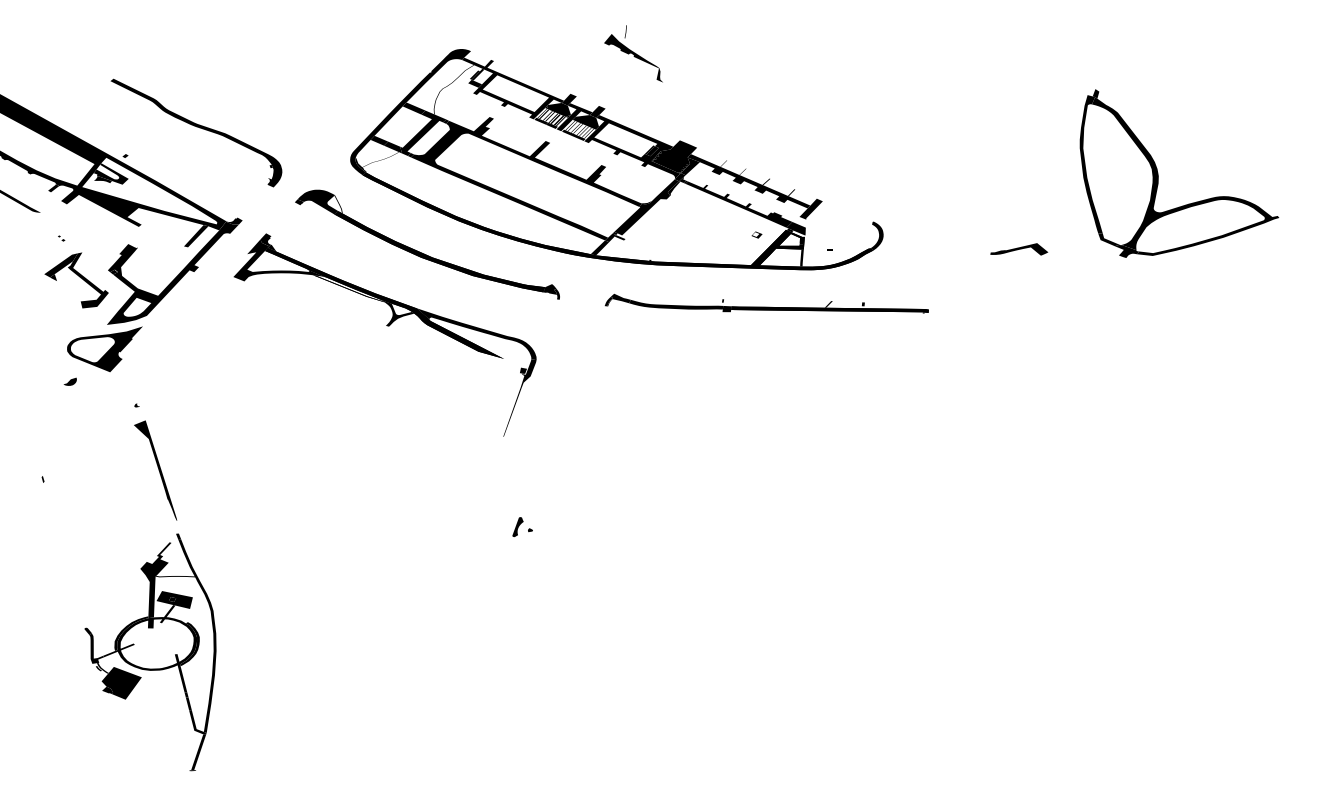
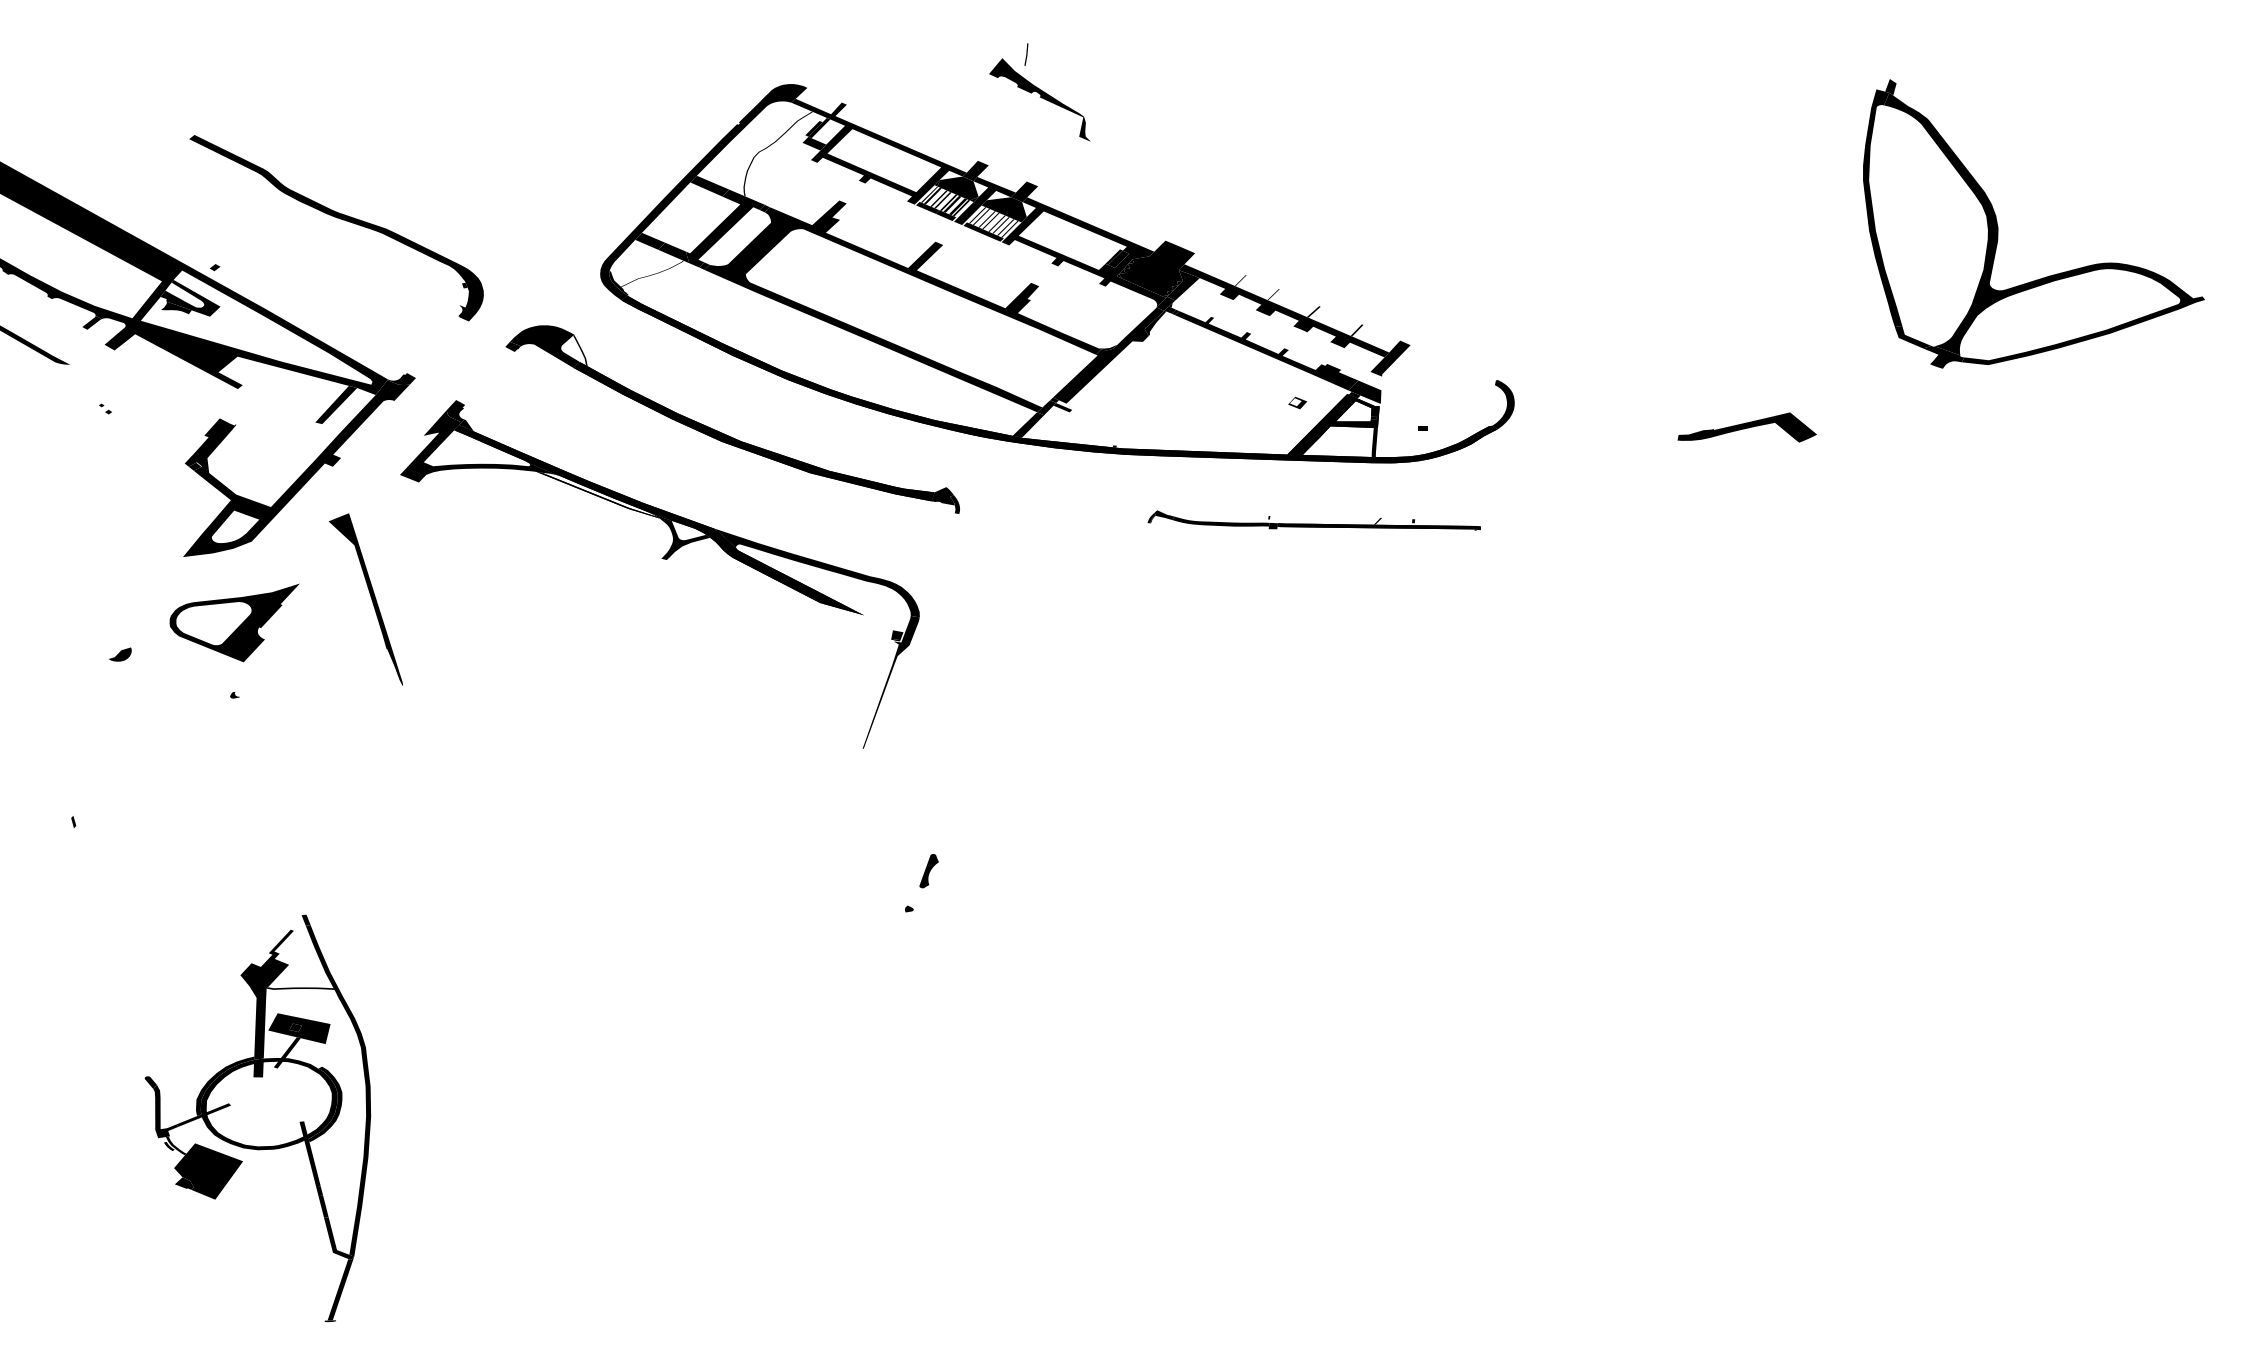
part: (633, 53) -> (1039, 91), moved
part: (1158, 173) -> (1997, 223), moved
part: (1019, 249) -> (1747, 427), size x1.4
part: (76, 280) -> (131, 480), removed
part: (766, 303) -> (1313, 520), size x0.6
part: (104, 349) -> (233, 623), moved
part: (155, 470) -> (365, 599), moved
part: (517, 527) -> (928, 871), moved

